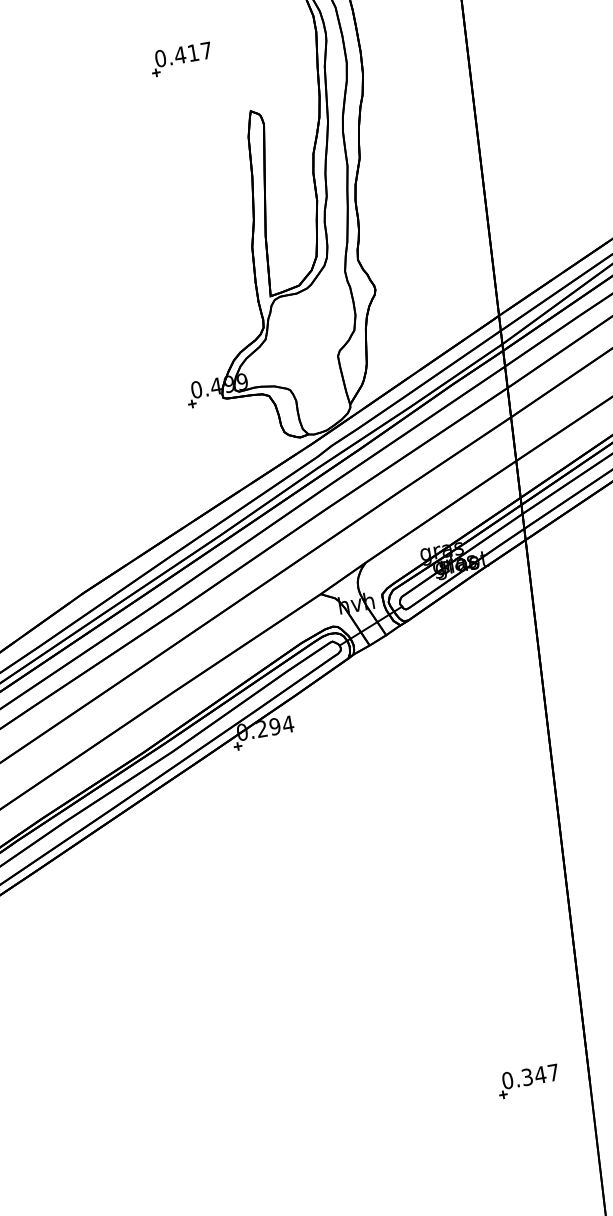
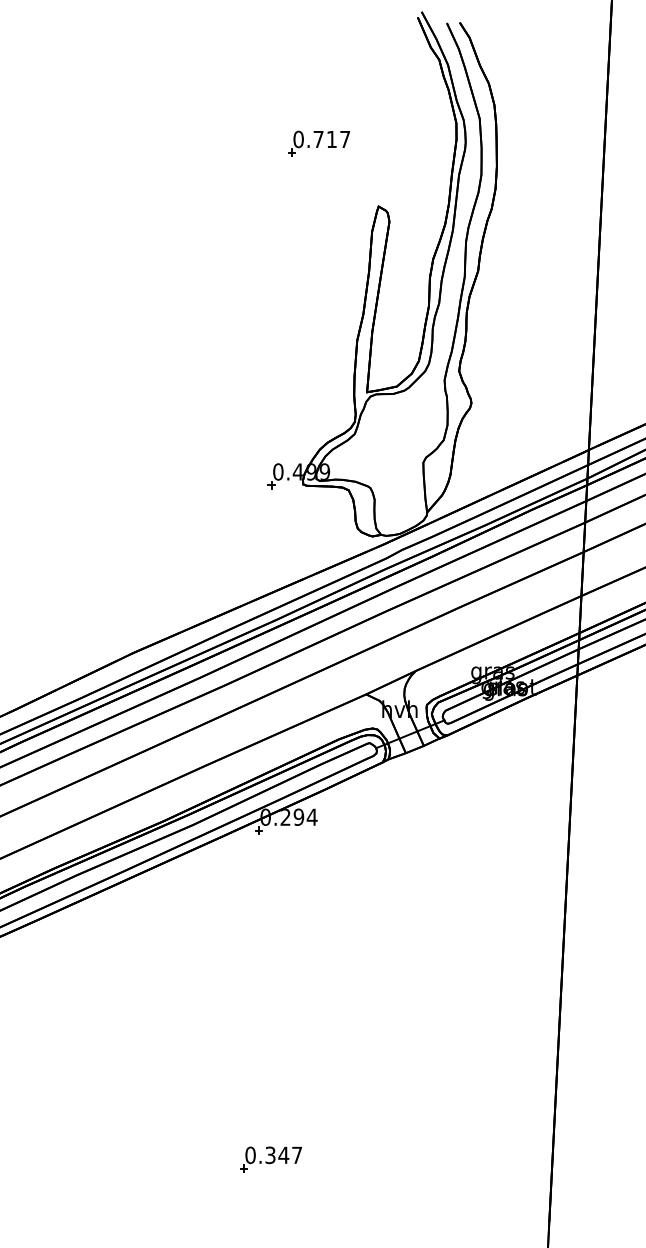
text: (180, 55) -> (318, 139), 0.417 -> 0.717
part: (528, 1081) -> (270, 1159), moved

